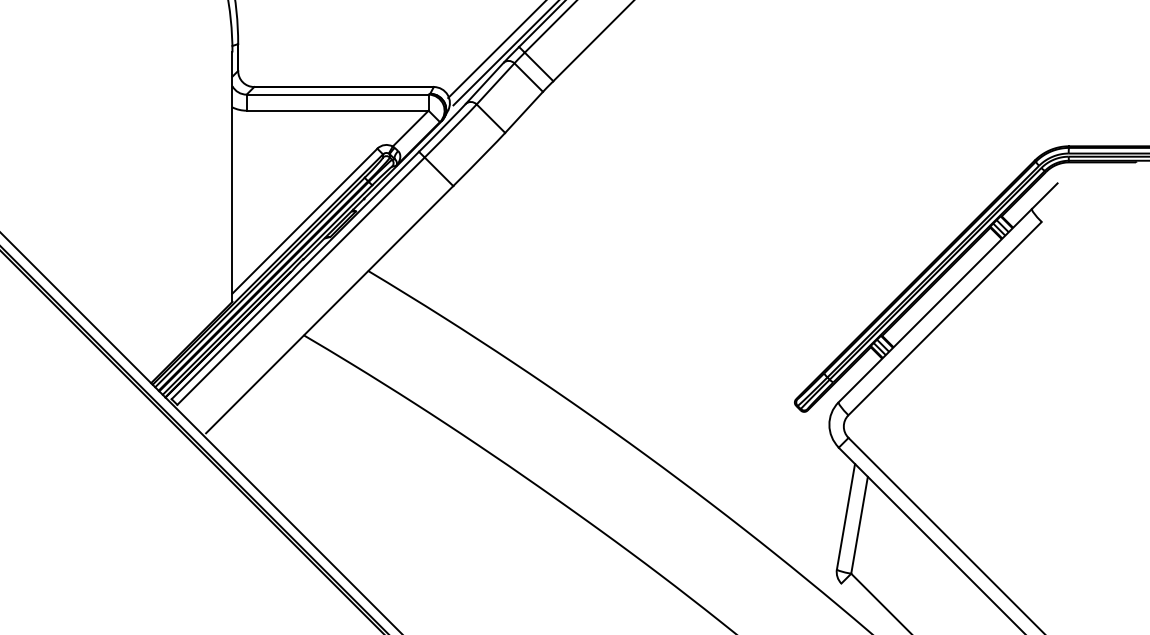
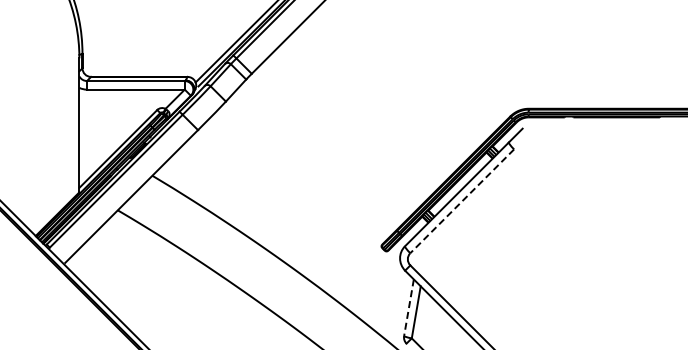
line: (943, 318) -> (461, 201), solid -> dashed
line: (845, 516) -> (408, 307), solid -> dashed

